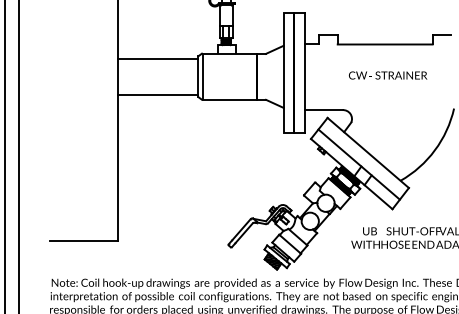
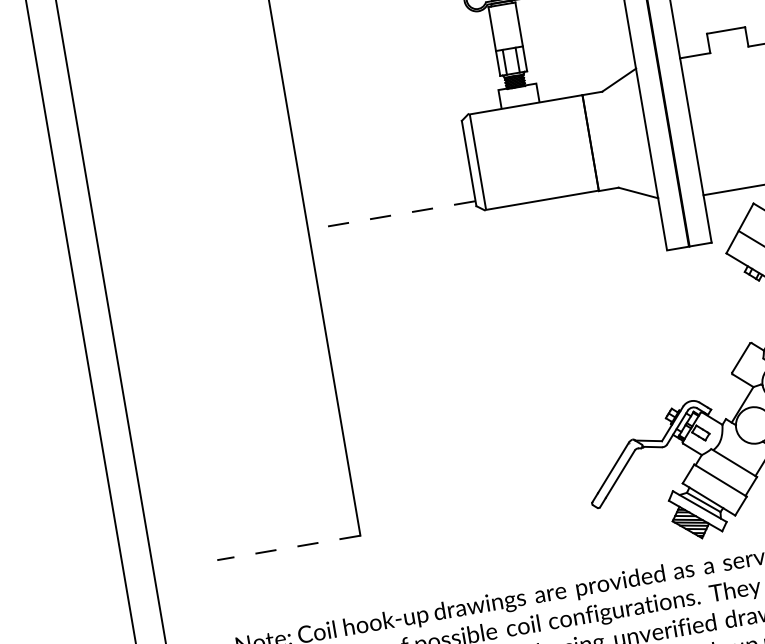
line: (157, 58) -> (377, 140), removed
line: (158, 94) -> (392, 214), solid -> dashed
line: (83, 241) -> (288, 548), solid -> dashed

